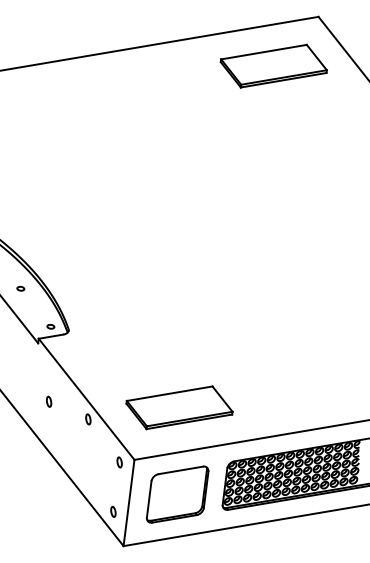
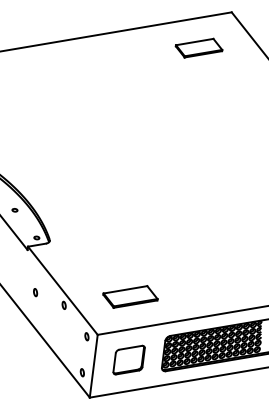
part: (273, 65) -> (198, 47), size x0.6
part: (179, 407) -> (130, 296), size x0.7
part: (177, 494) -> (129, 360), size x0.7

